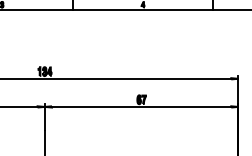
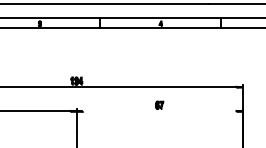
line: (141, 106) -> (159, 111), removed

